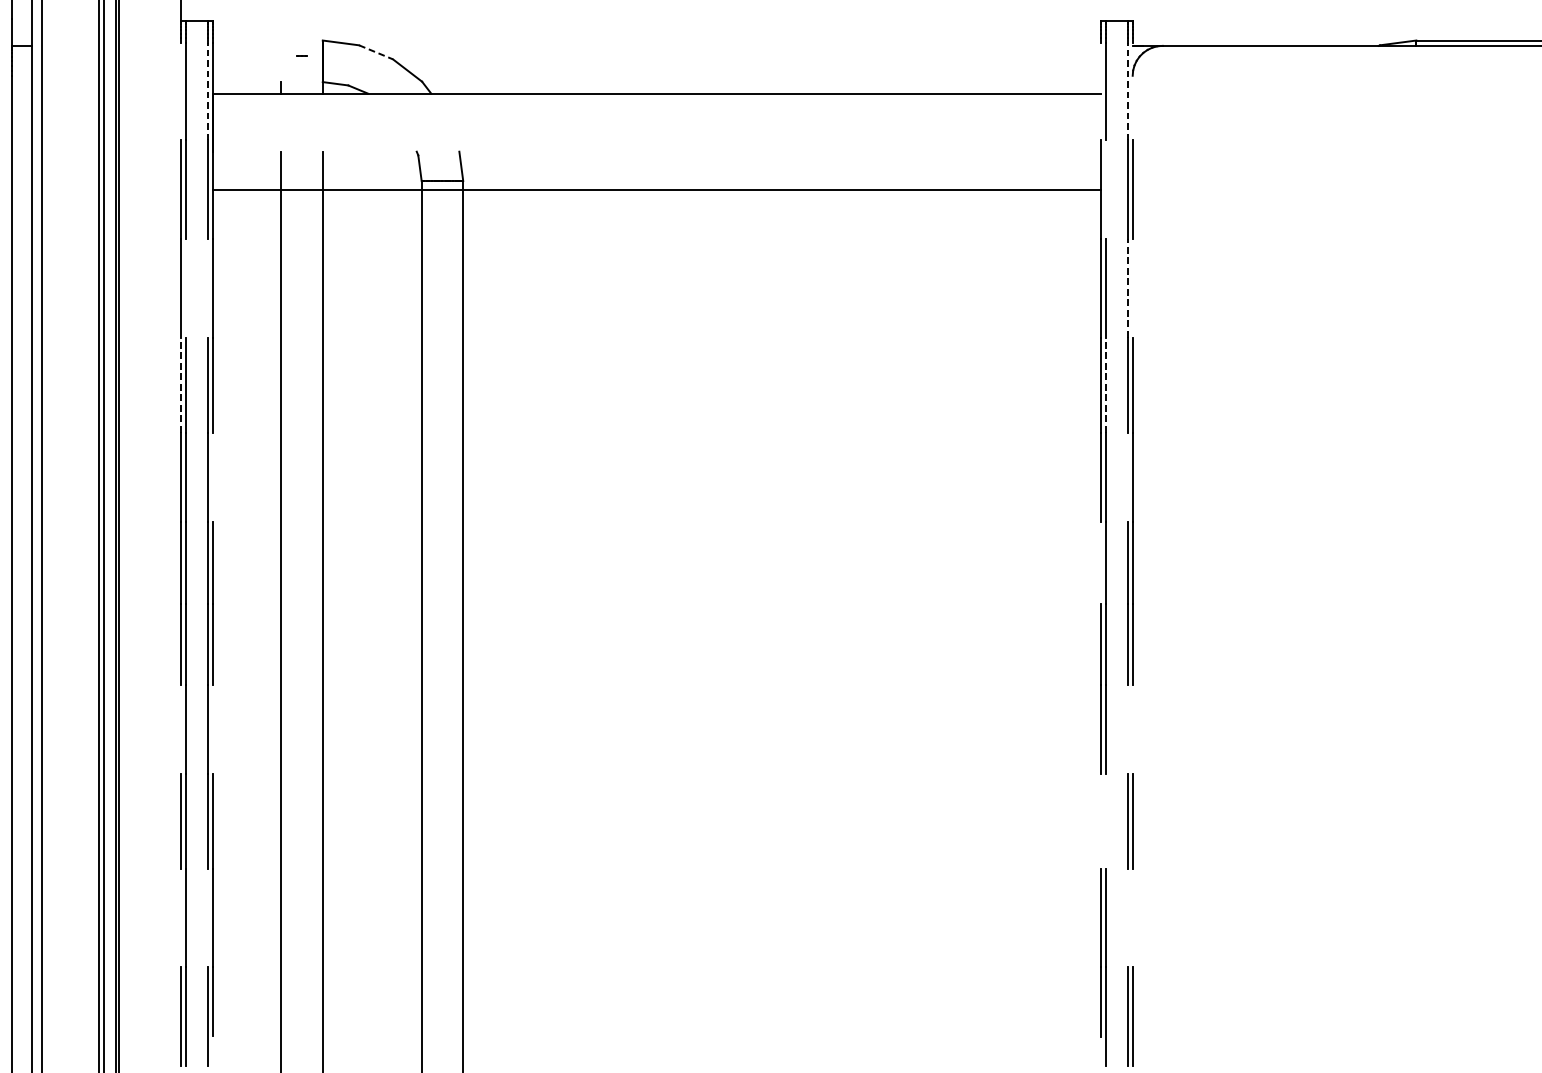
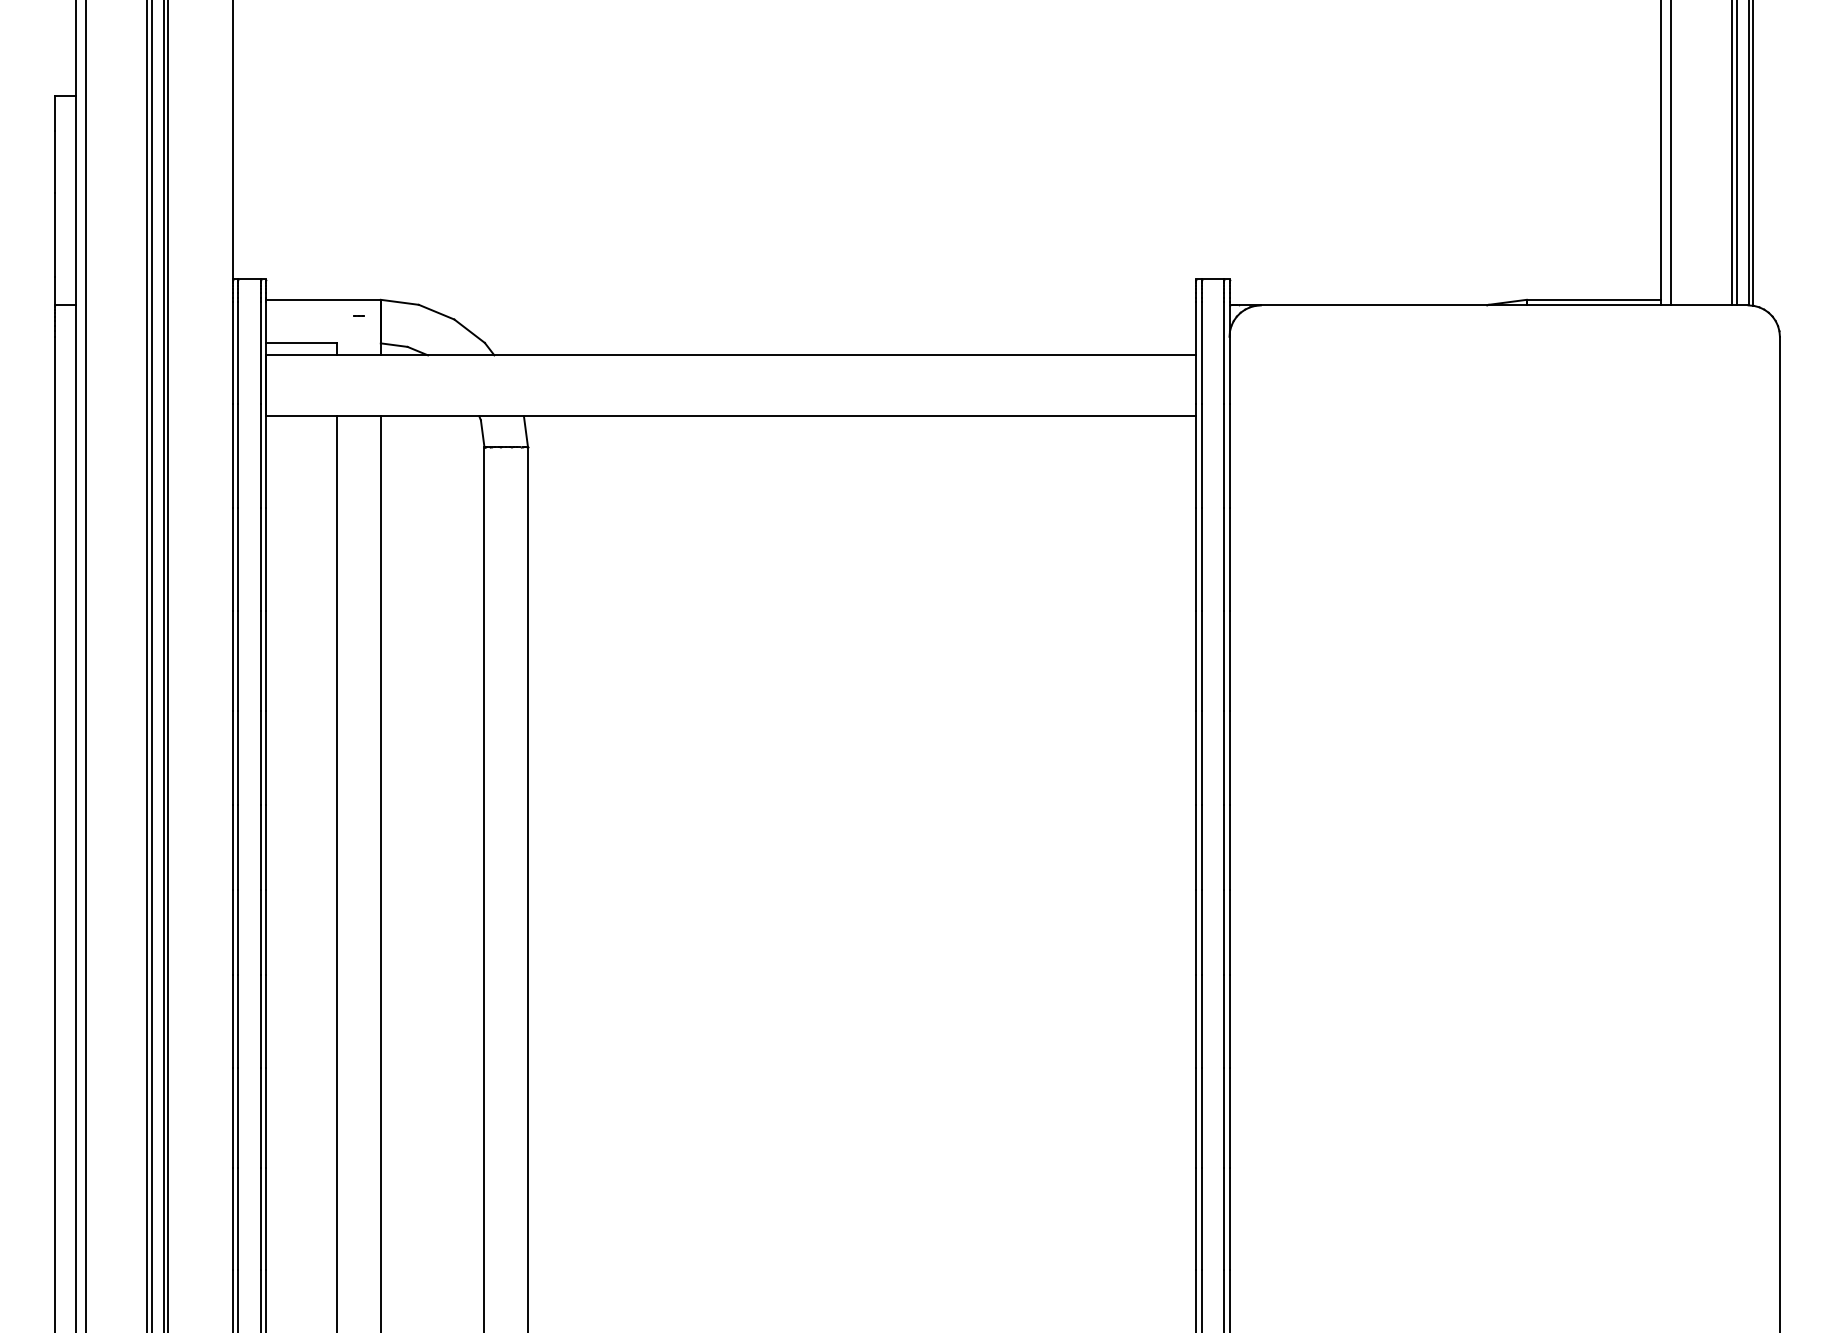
line: (267, 40) -> (322, 299), added
line: (376, 52) -> (437, 312), dashed -> solid
line: (247, 82) -> (301, 343), added
line: (181, 91) -> (232, 353), added
line: (207, 91) -> (260, 353), dashed -> solid
line: (1101, 91) -> (1196, 353), added
line: (1127, 91) -> (1224, 353), dashed -> solid
line: (1132, 91) -> (1229, 353), added
line: (657, 190) -> (731, 416), moved
line: (1105, 190) -> (1201, 456), added
line: (186, 288) -> (237, 559), added
line: (207, 288) -> (260, 559), added
line: (1127, 288) -> (1224, 559), dashed -> solid
line: (1132, 288) -> (1229, 559), added
line: (181, 384) -> (232, 660), dashed -> solid
line: (1105, 384) -> (1201, 660), dashed -> solid
line: (212, 477) -> (265, 757), added
line: (1127, 477) -> (1224, 757), added
line: (1101, 563) -> (1196, 847), added
line: (181, 729) -> (232, 1021), added
line: (212, 729) -> (265, 1021), added
line: (1127, 729) -> (1224, 1021), added
line: (1132, 729) -> (1229, 1021), added
line: (1101, 820) -> (1196, 1117), added
line: (1105, 820) -> (1201, 1117), added
line: (181, 917) -> (232, 1218), added
line: (207, 917) -> (260, 1218), added
line: (1127, 917) -> (1224, 1218), added
line: (1132, 917) -> (1229, 1218), added

